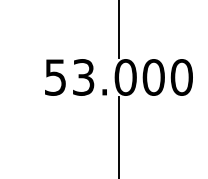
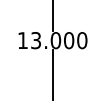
text: (54, 77) -> (22, 40), 53.000 -> 13.000

